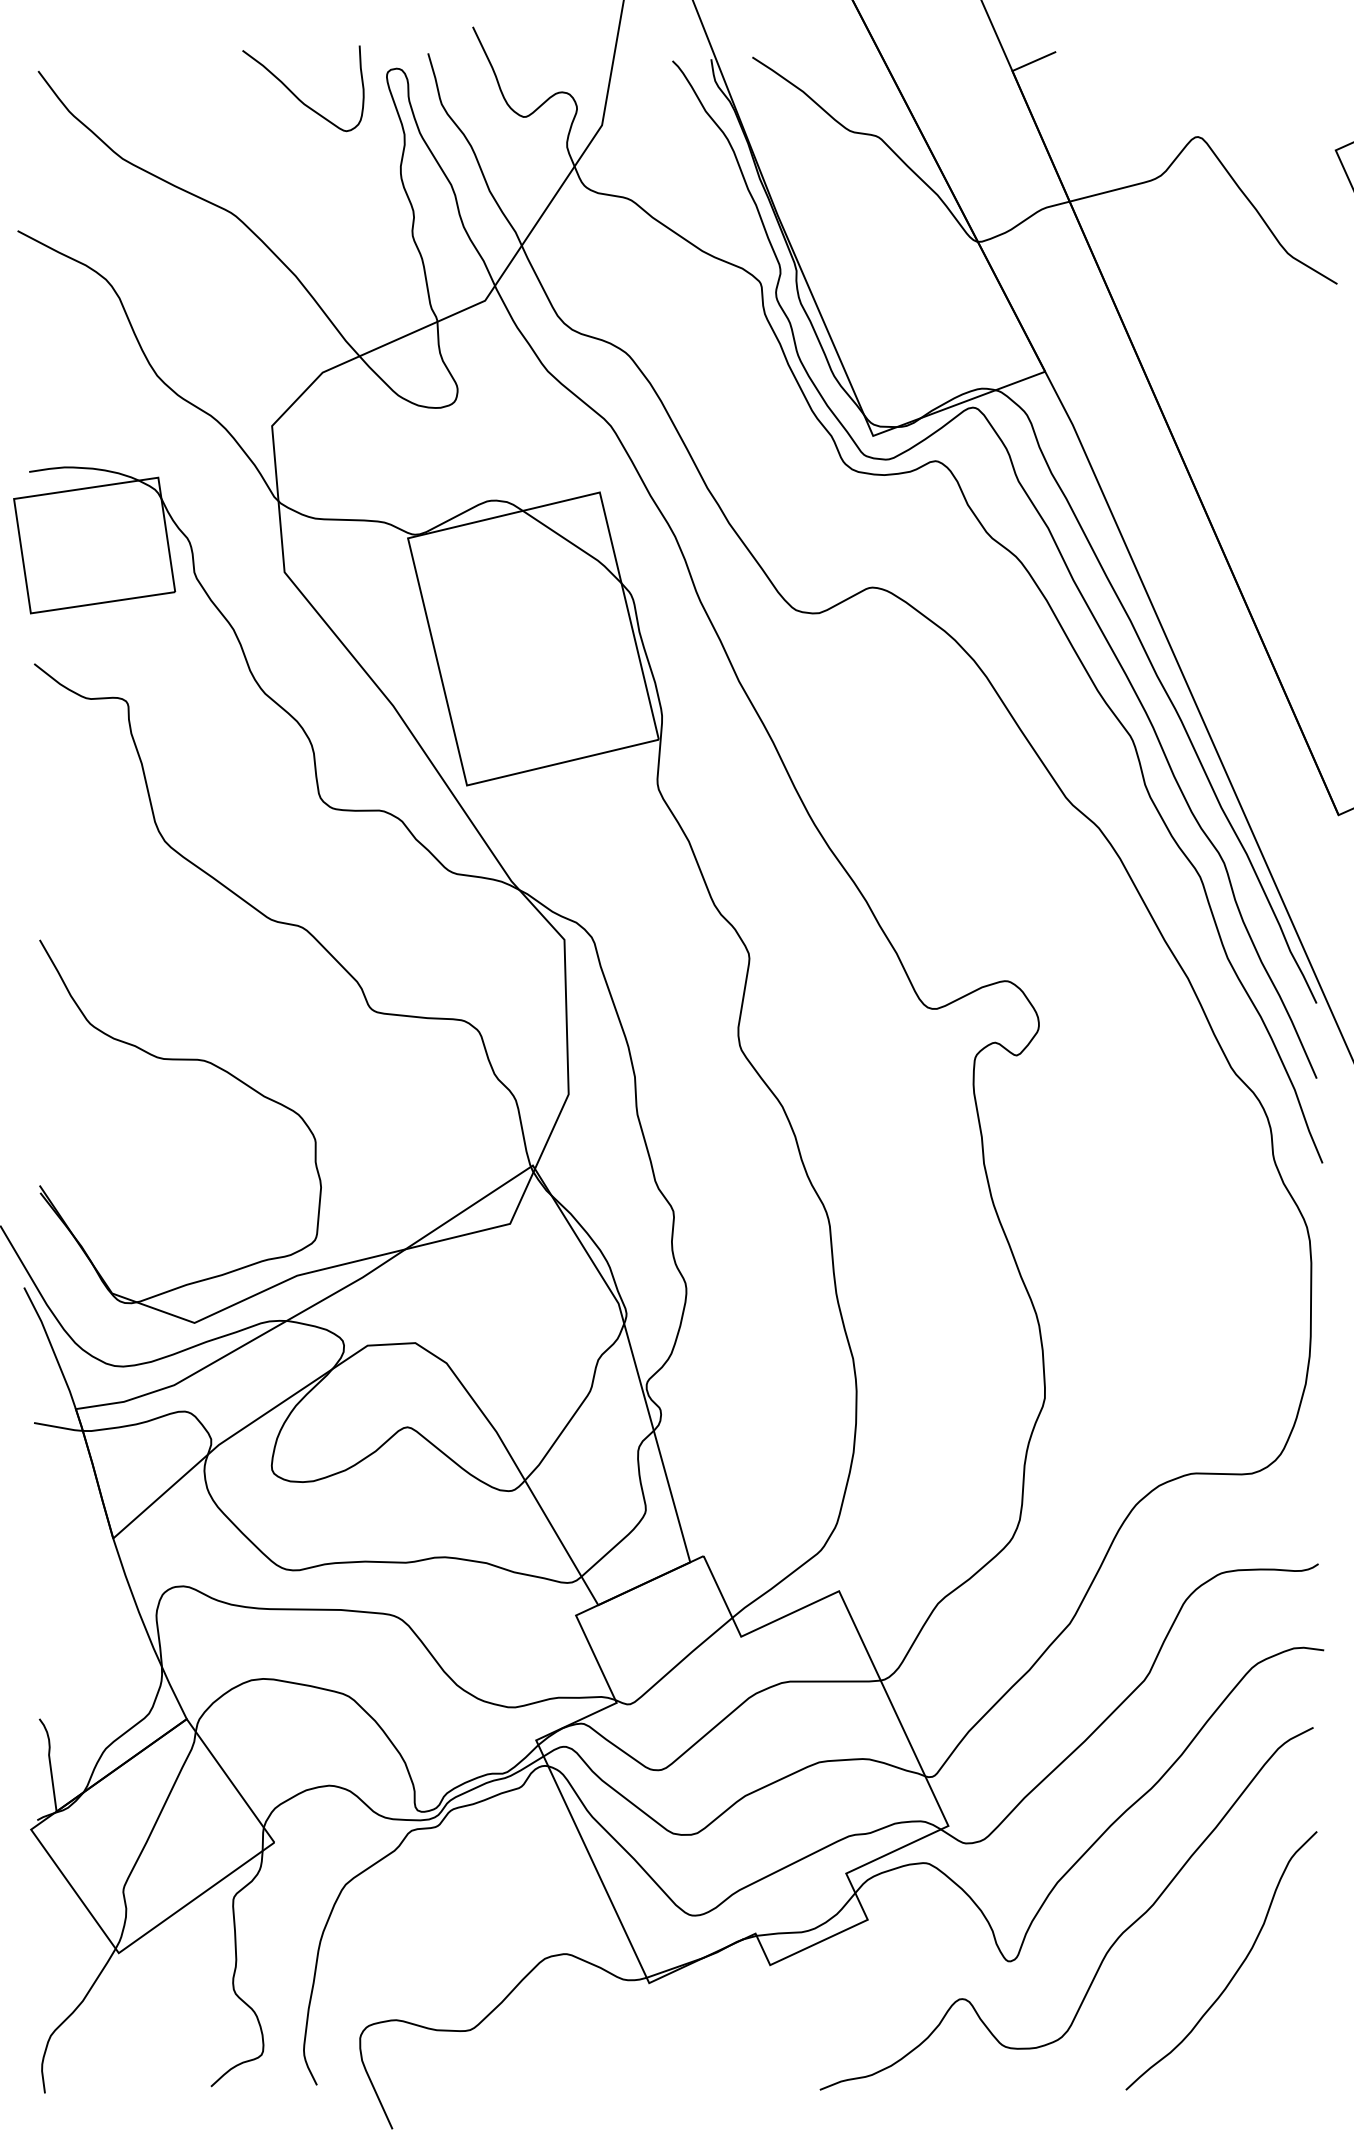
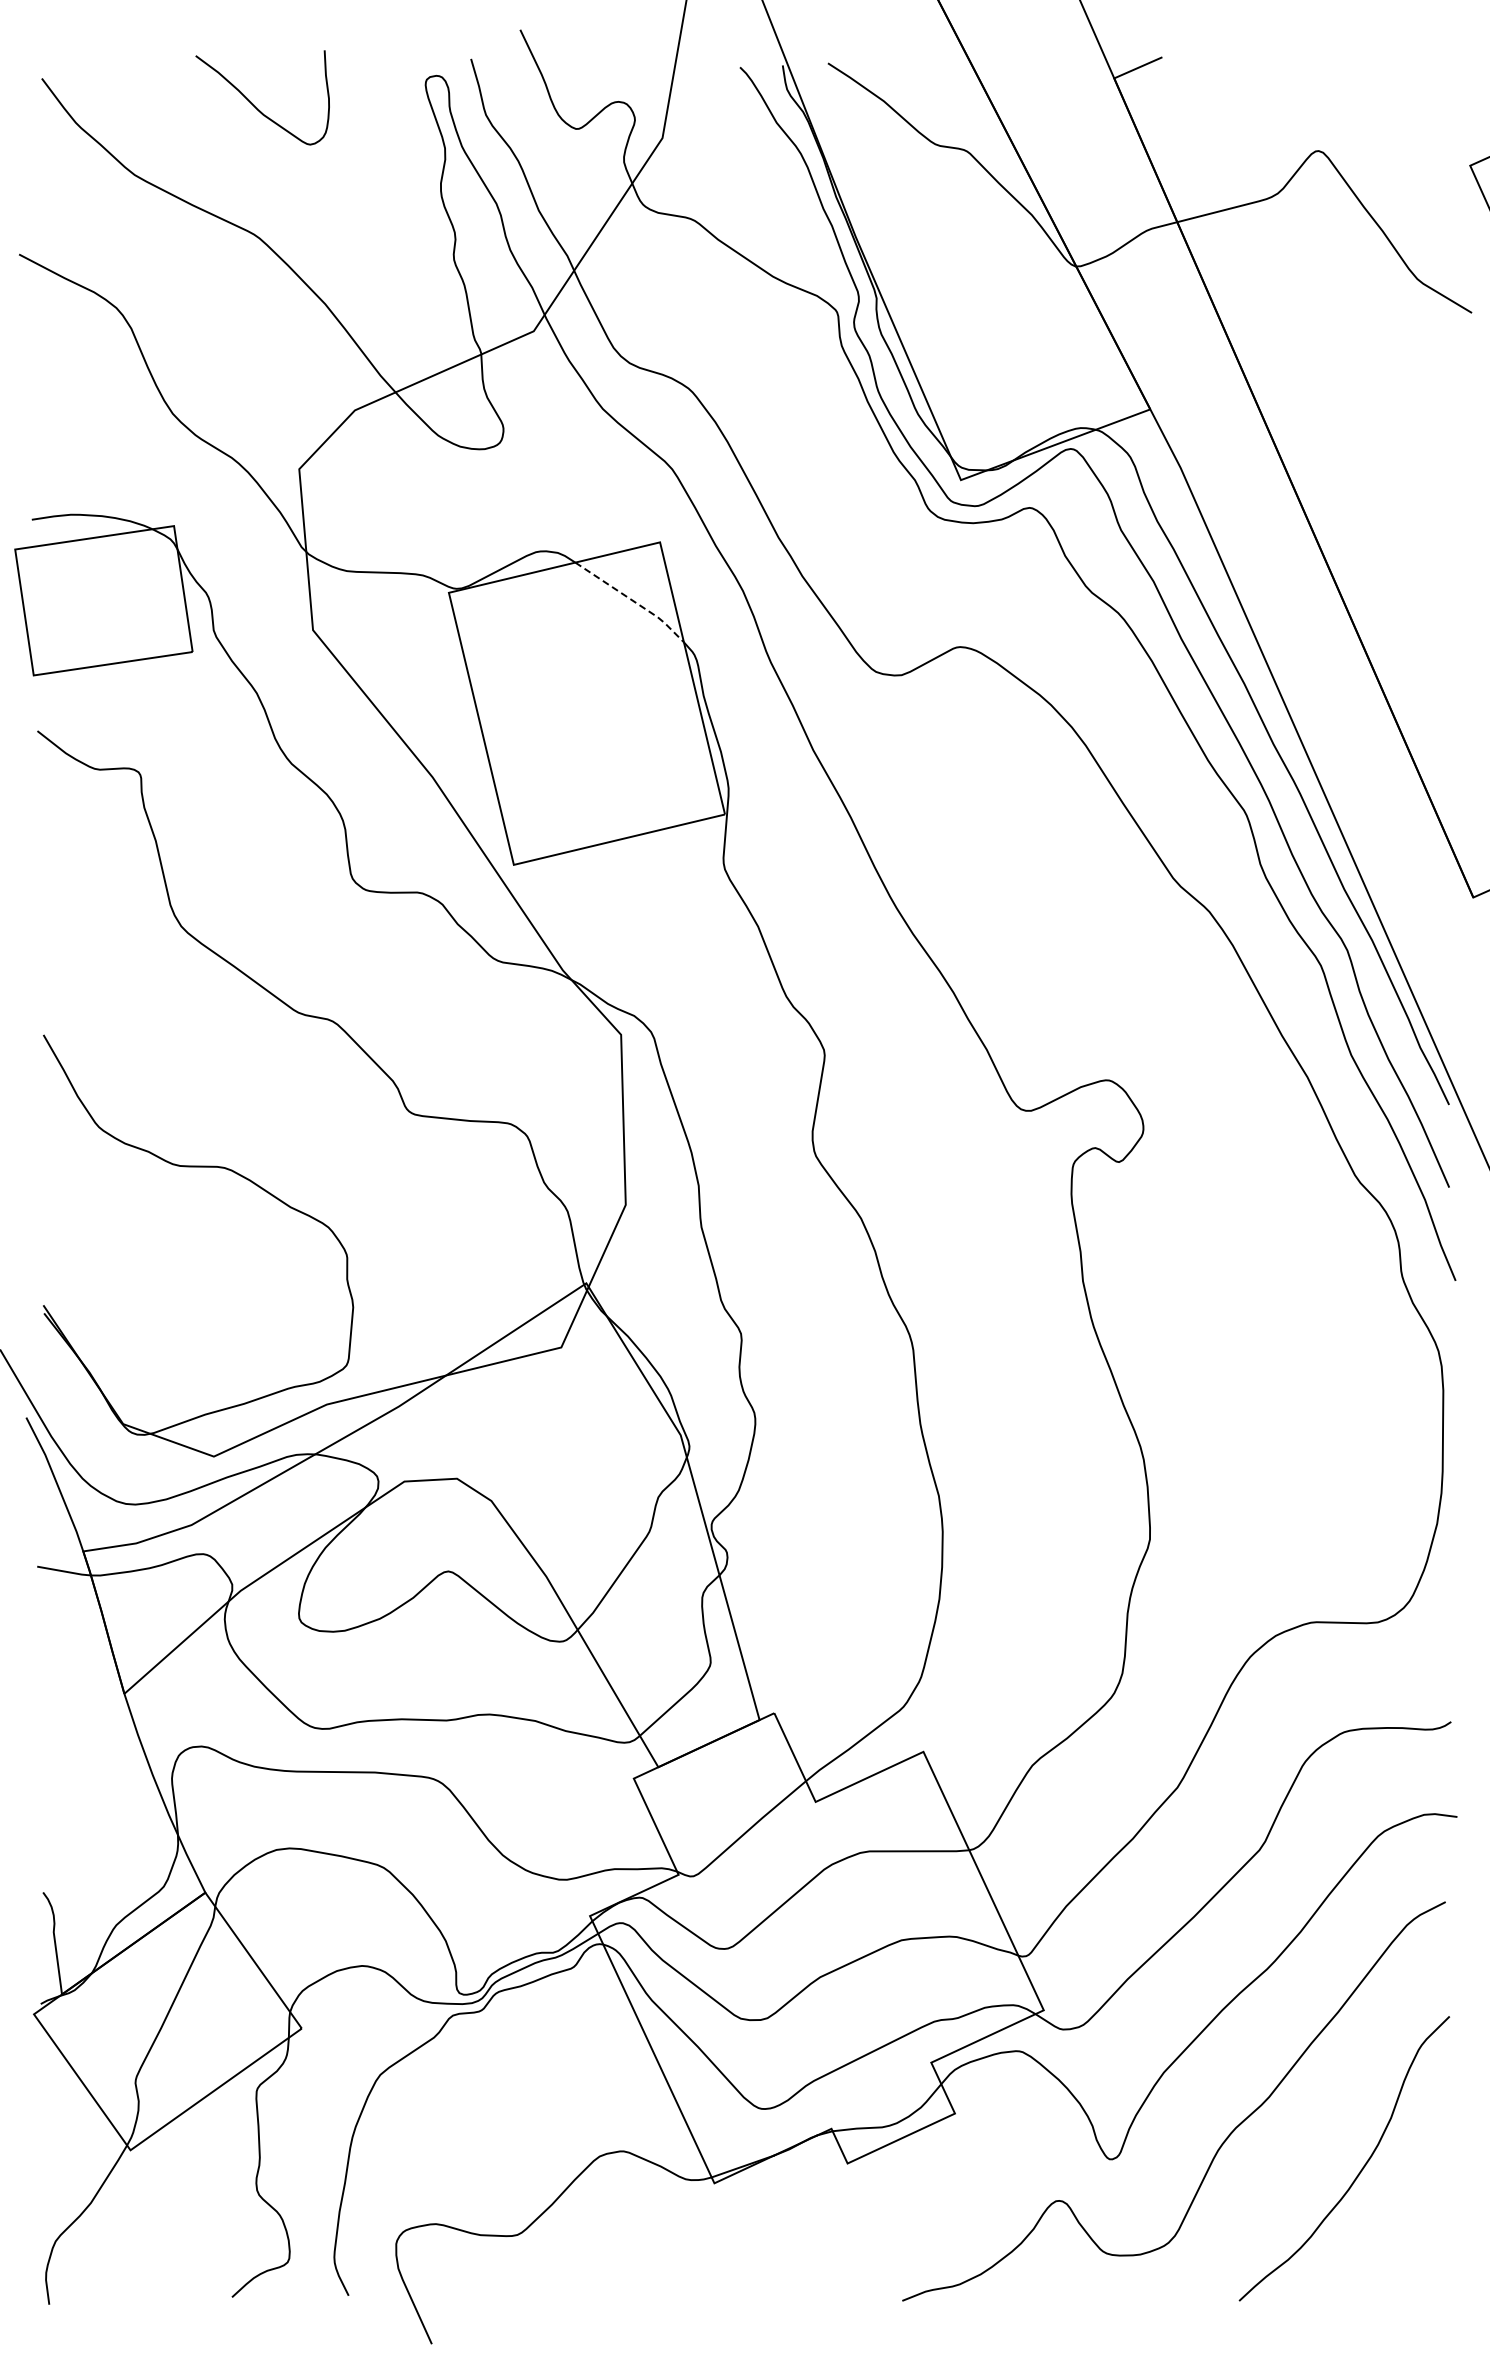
curve: (295, 95) -> (254, 105), moved
line: (574, 545) -> (632, 600), solid -> dashed

